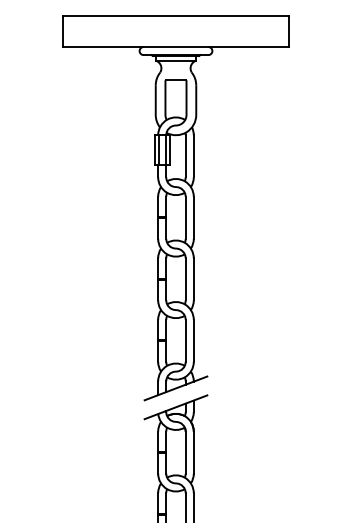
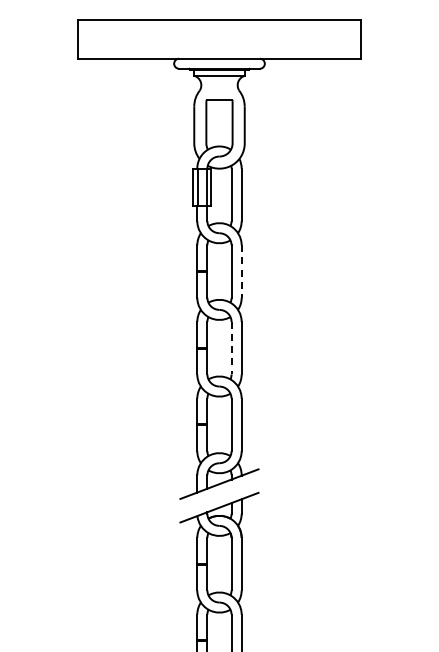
line: (193, 218) -> (241, 272), solid -> dashed
line: (185, 279) -> (231, 348), solid -> dashed

